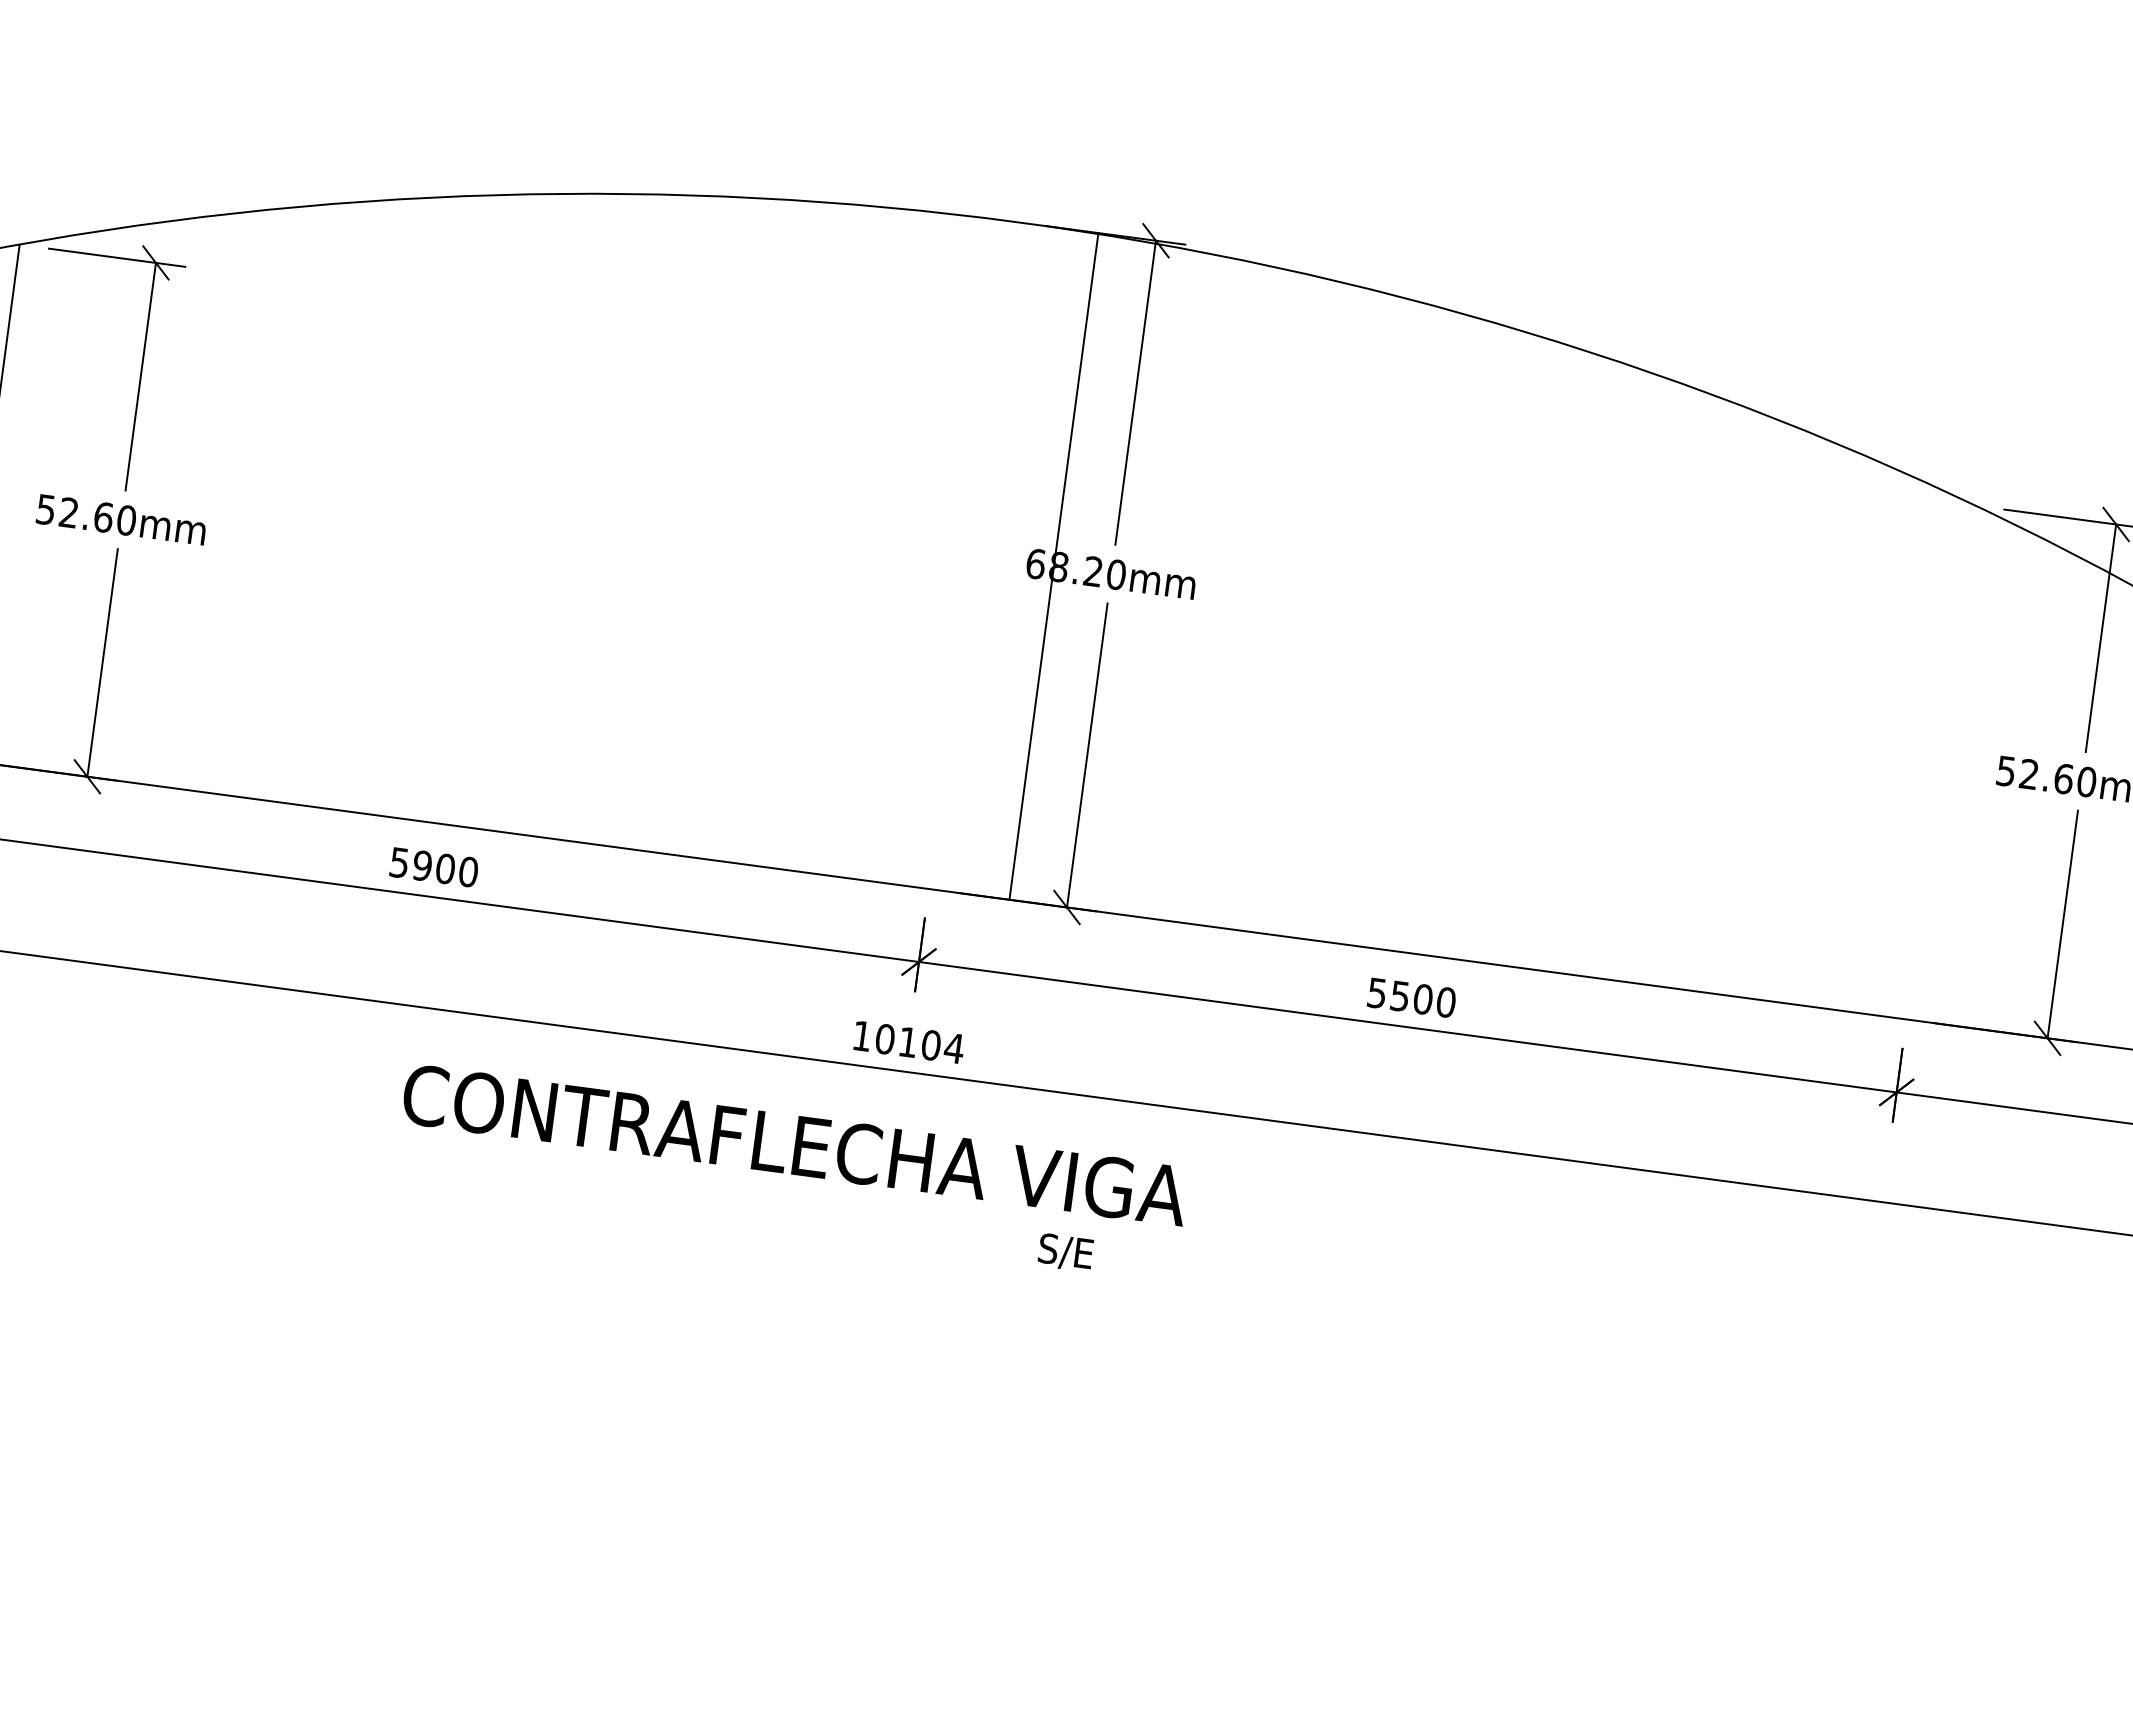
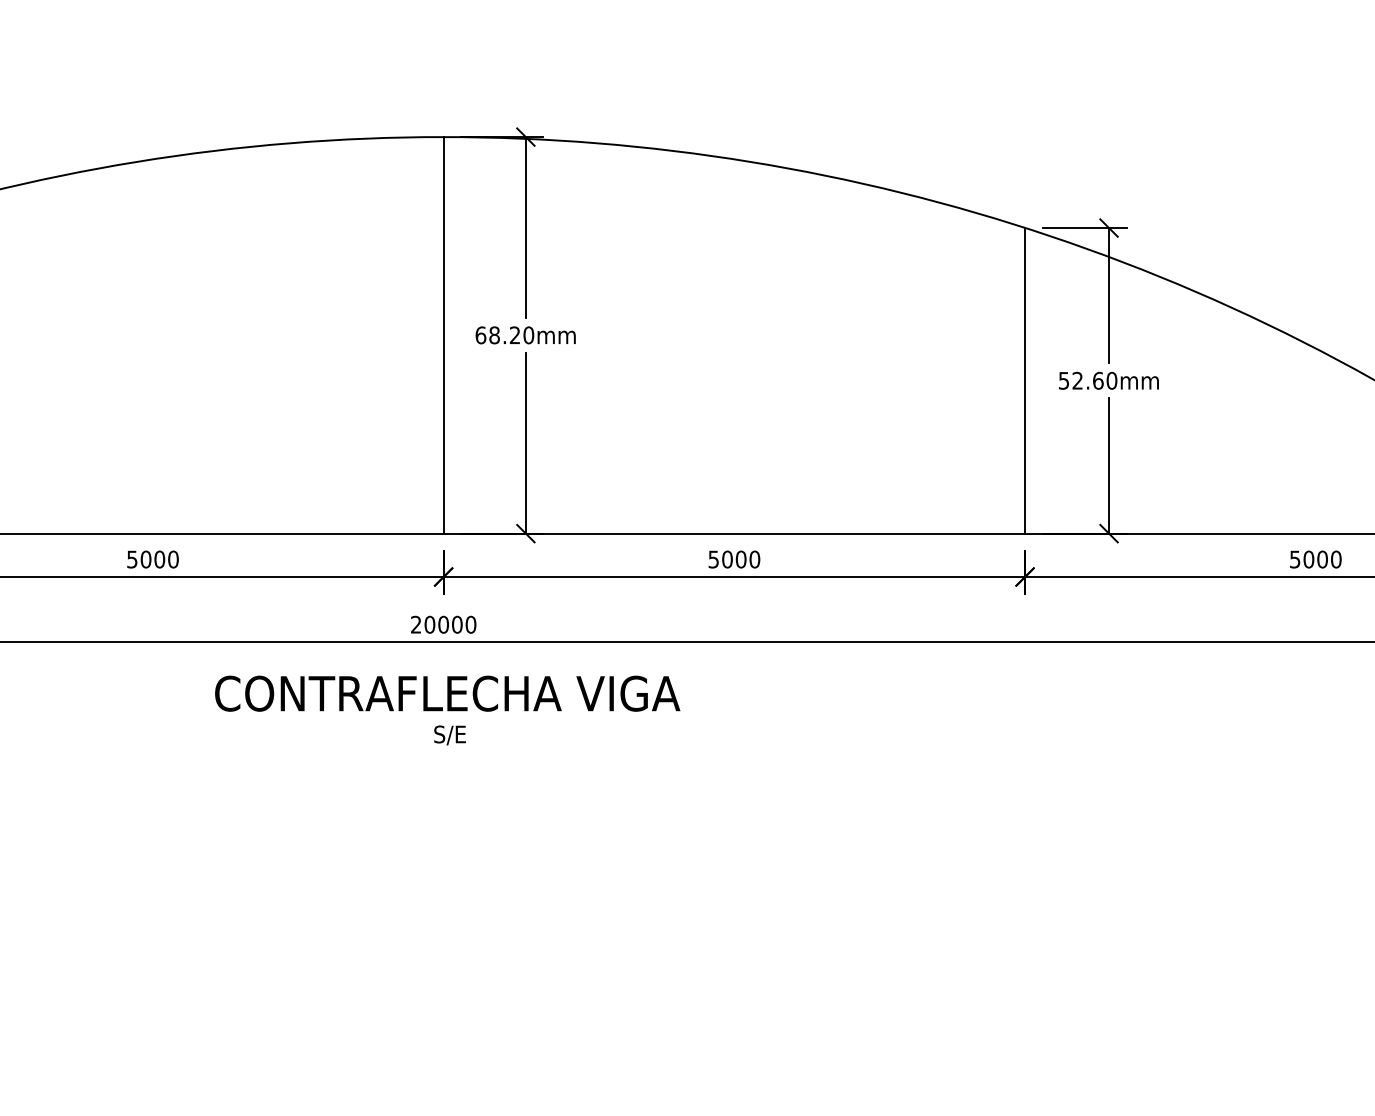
line: (1053, 566) -> (443, 335), moved
line: (1941, 762) -> (1025, 380), added
text: (421, 865) -> (145, 559), 5900 -> 5000
text: (1400, 996) -> (727, 559), 5500 -> 5000
text: (908, 1041) -> (443, 624), 10104 -> 20000
text: (795, 1144) -> (447, 693), moved
text: (1064, 1252) -> (449, 735), moved

